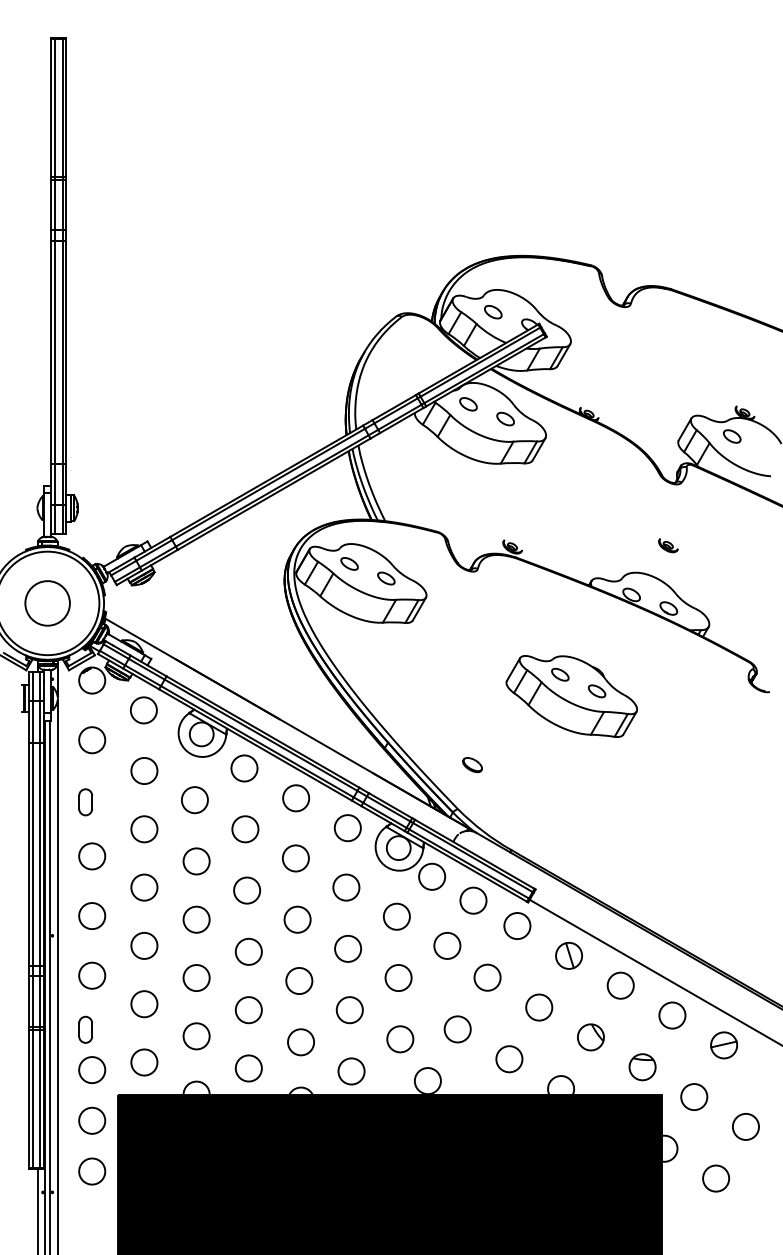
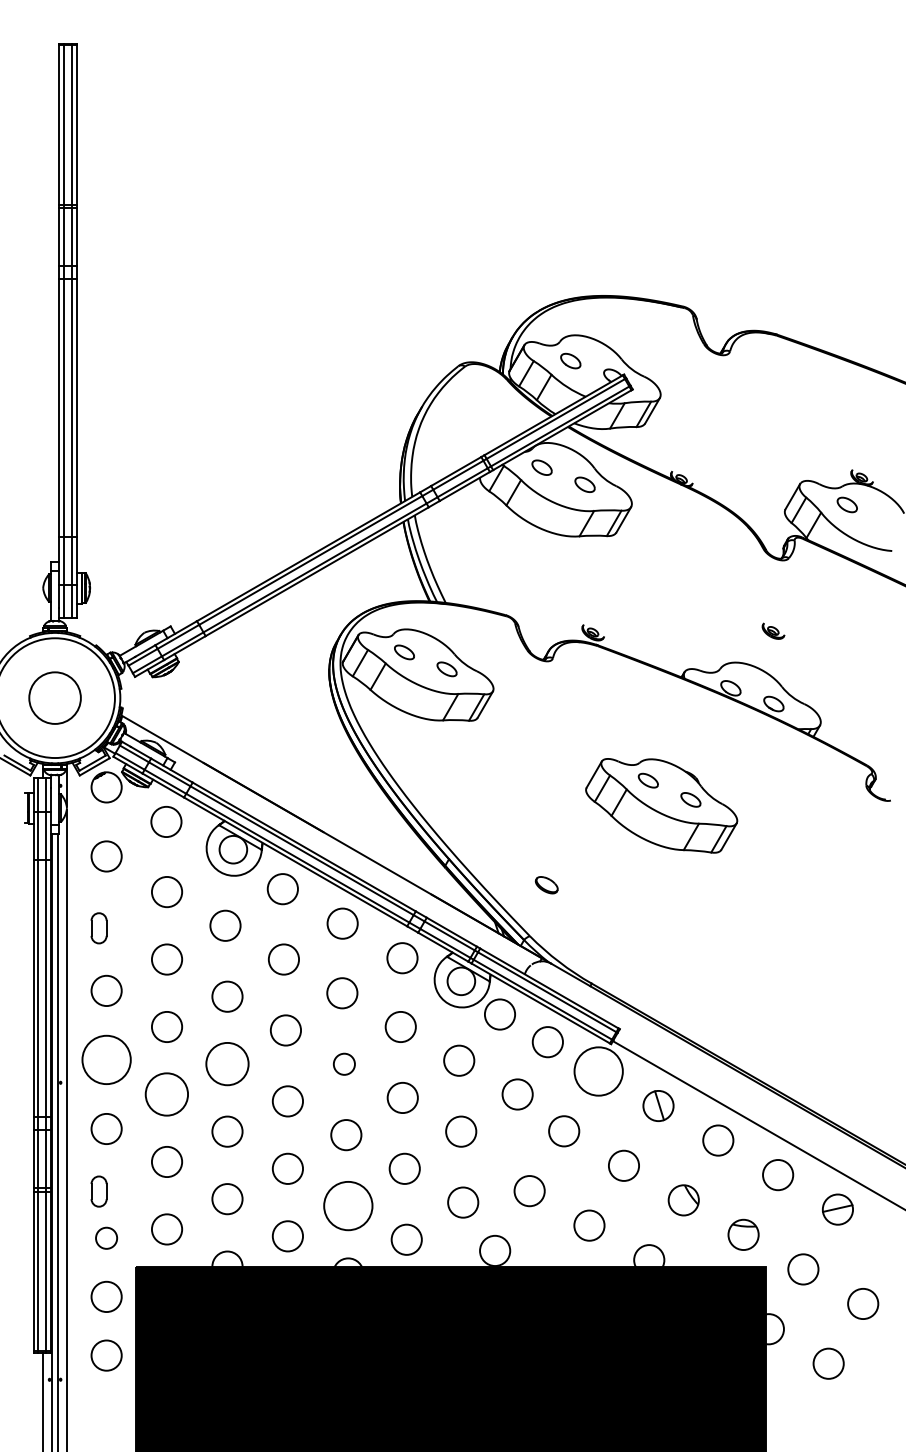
circle: (92, 915) -> (106, 1059), size x1.6
circle: (196, 919) -> (227, 1064), size x1.4
circle: (297, 919) -> (344, 1064), size x0.7
circle: (517, 926) -> (598, 1071), size x1.6
circle: (144, 945) -> (167, 1094), size x1.4
circle: (301, 1041) -> (348, 1205), size x1.6
circle: (92, 1070) -> (106, 1238), size x0.7

